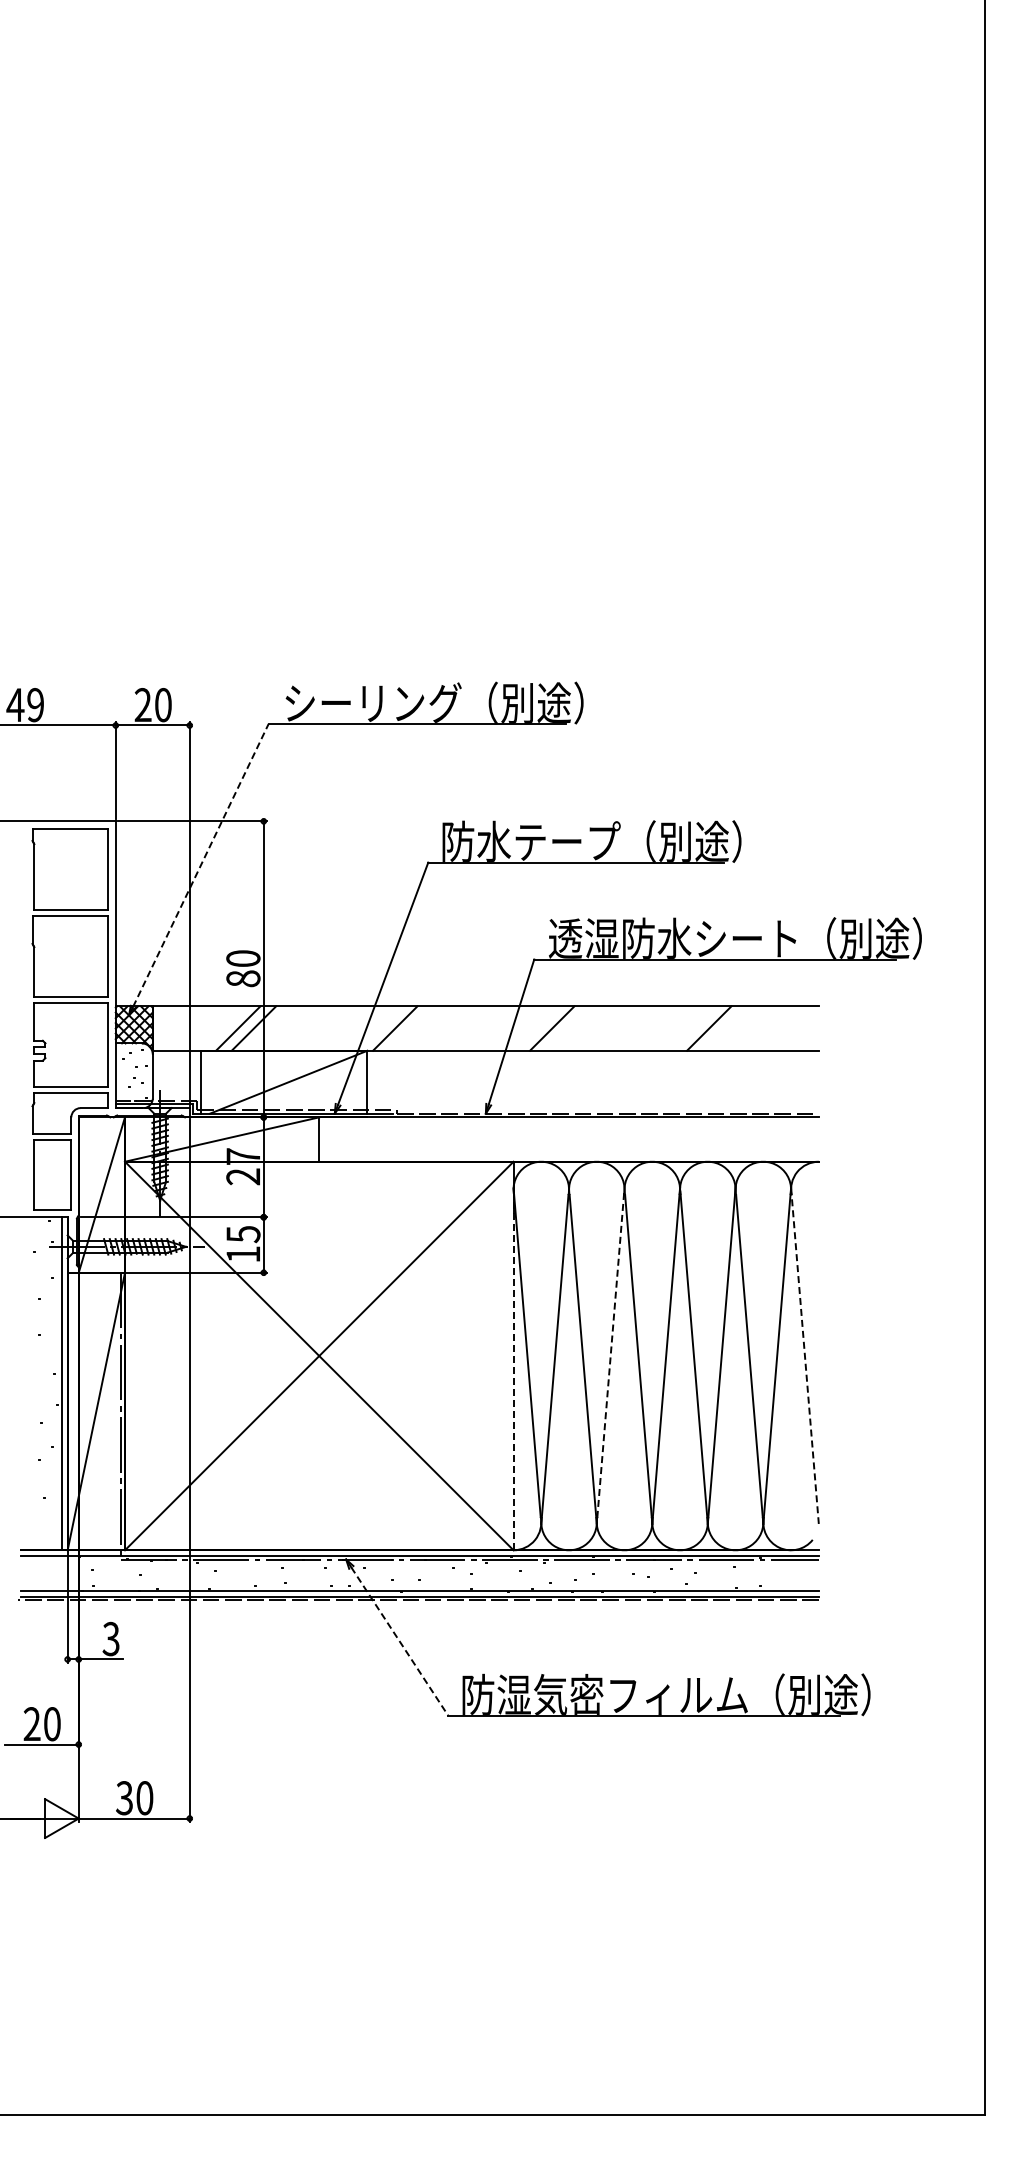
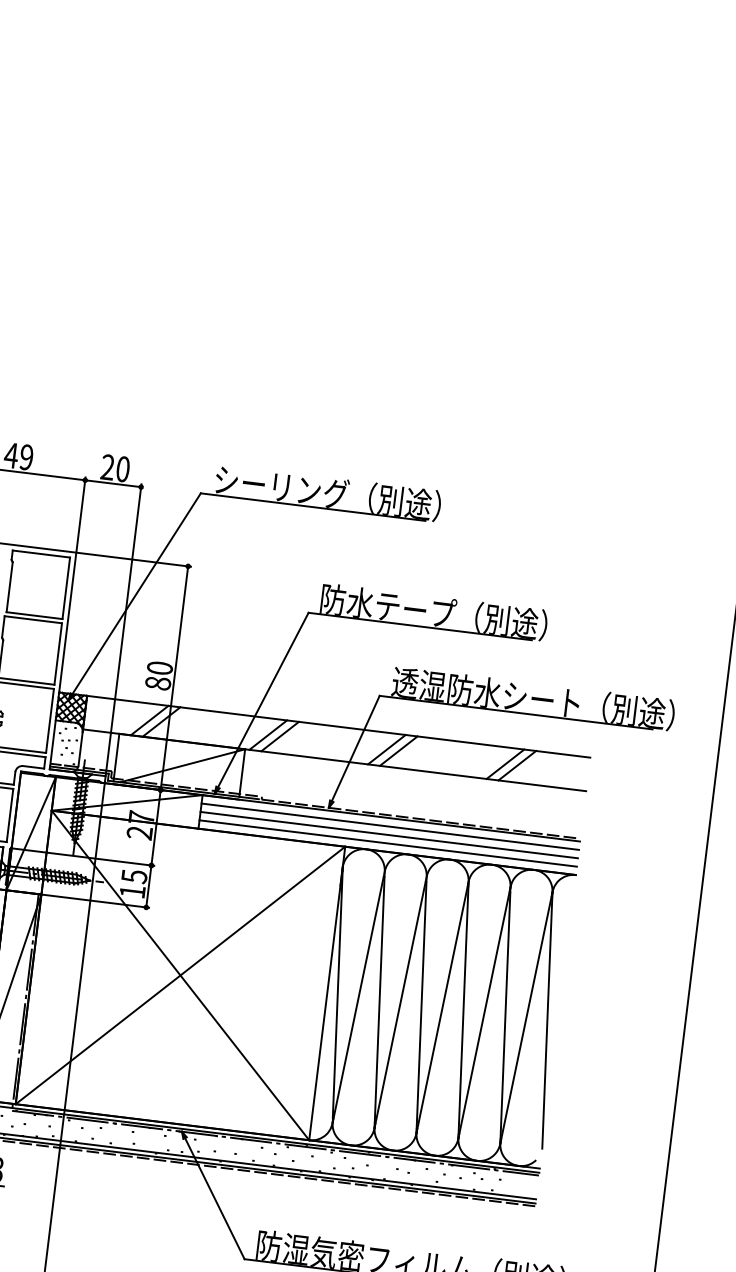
line: (200, 865) -> (136, 593), dashed -> solid
line: (410, 1028) -> (279, 736), added
line: (567, 1028) -> (398, 751), added
line: (724, 1028) -> (516, 765), added
line: (568, 1128) -> (389, 826), added
line: (568, 1139) -> (388, 835), added
line: (568, 1150) -> (387, 843), added
line: (805, 1356) -> (547, 1020), dashed -> solid
line: (610, 1358) -> (400, 1004), dashed -> solid
line: (513, 1369) -> (325, 1003), dashed -> solid
line: (399, 1641) -> (214, 1198), dashed -> solid

